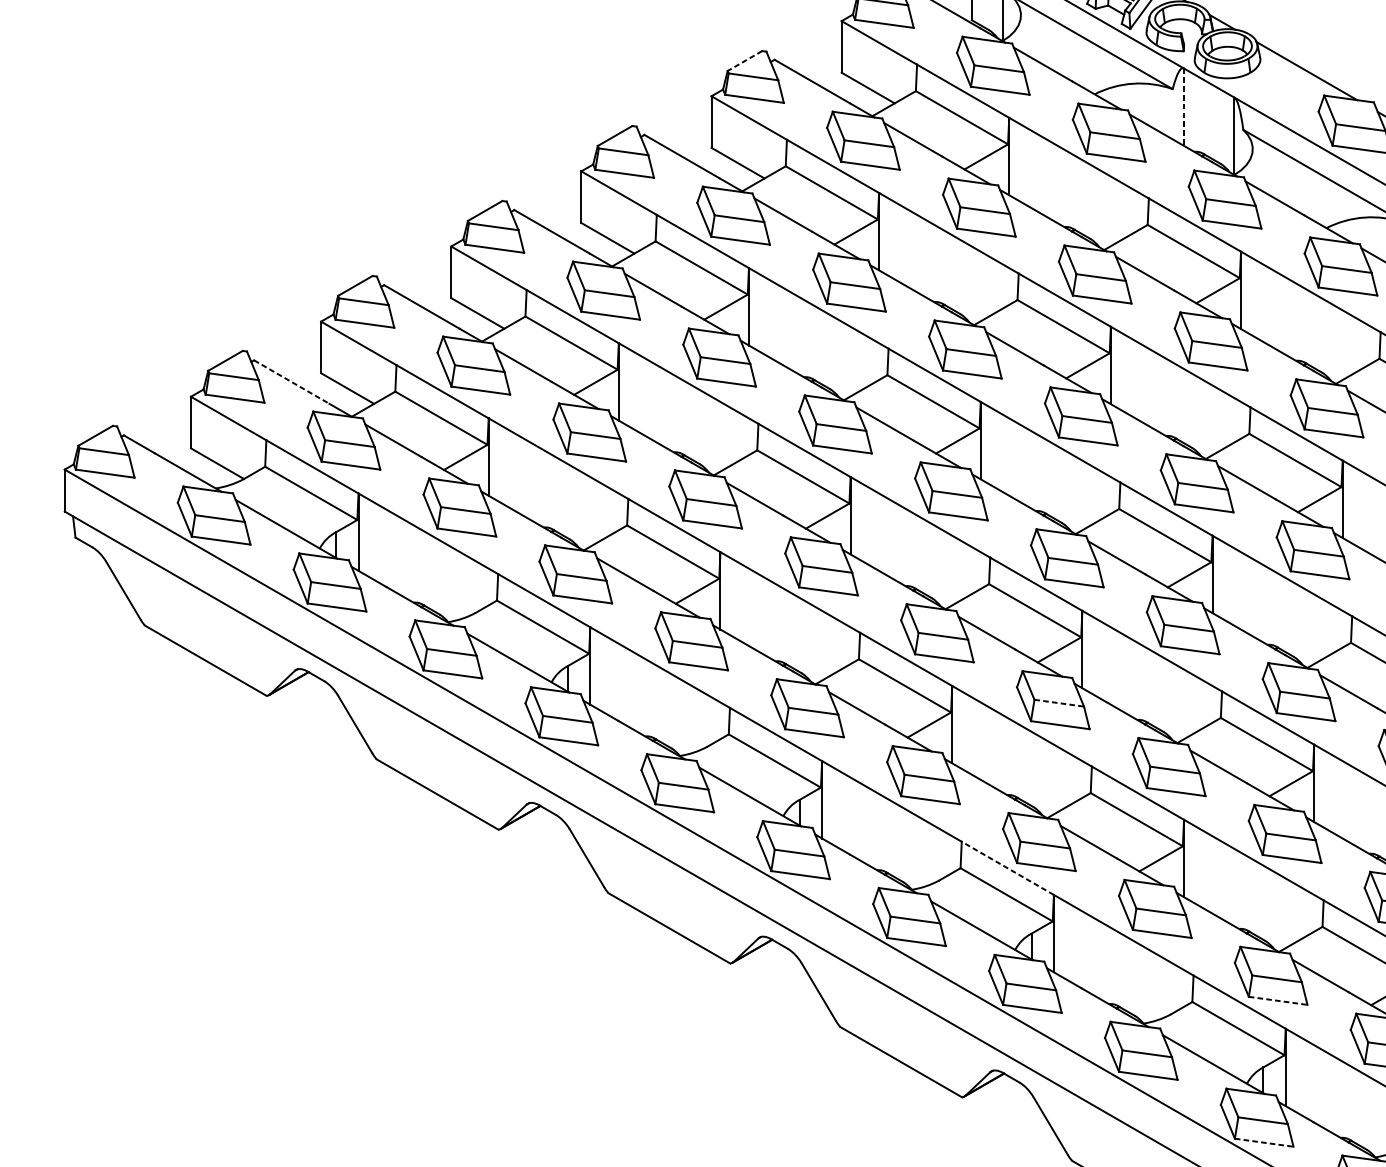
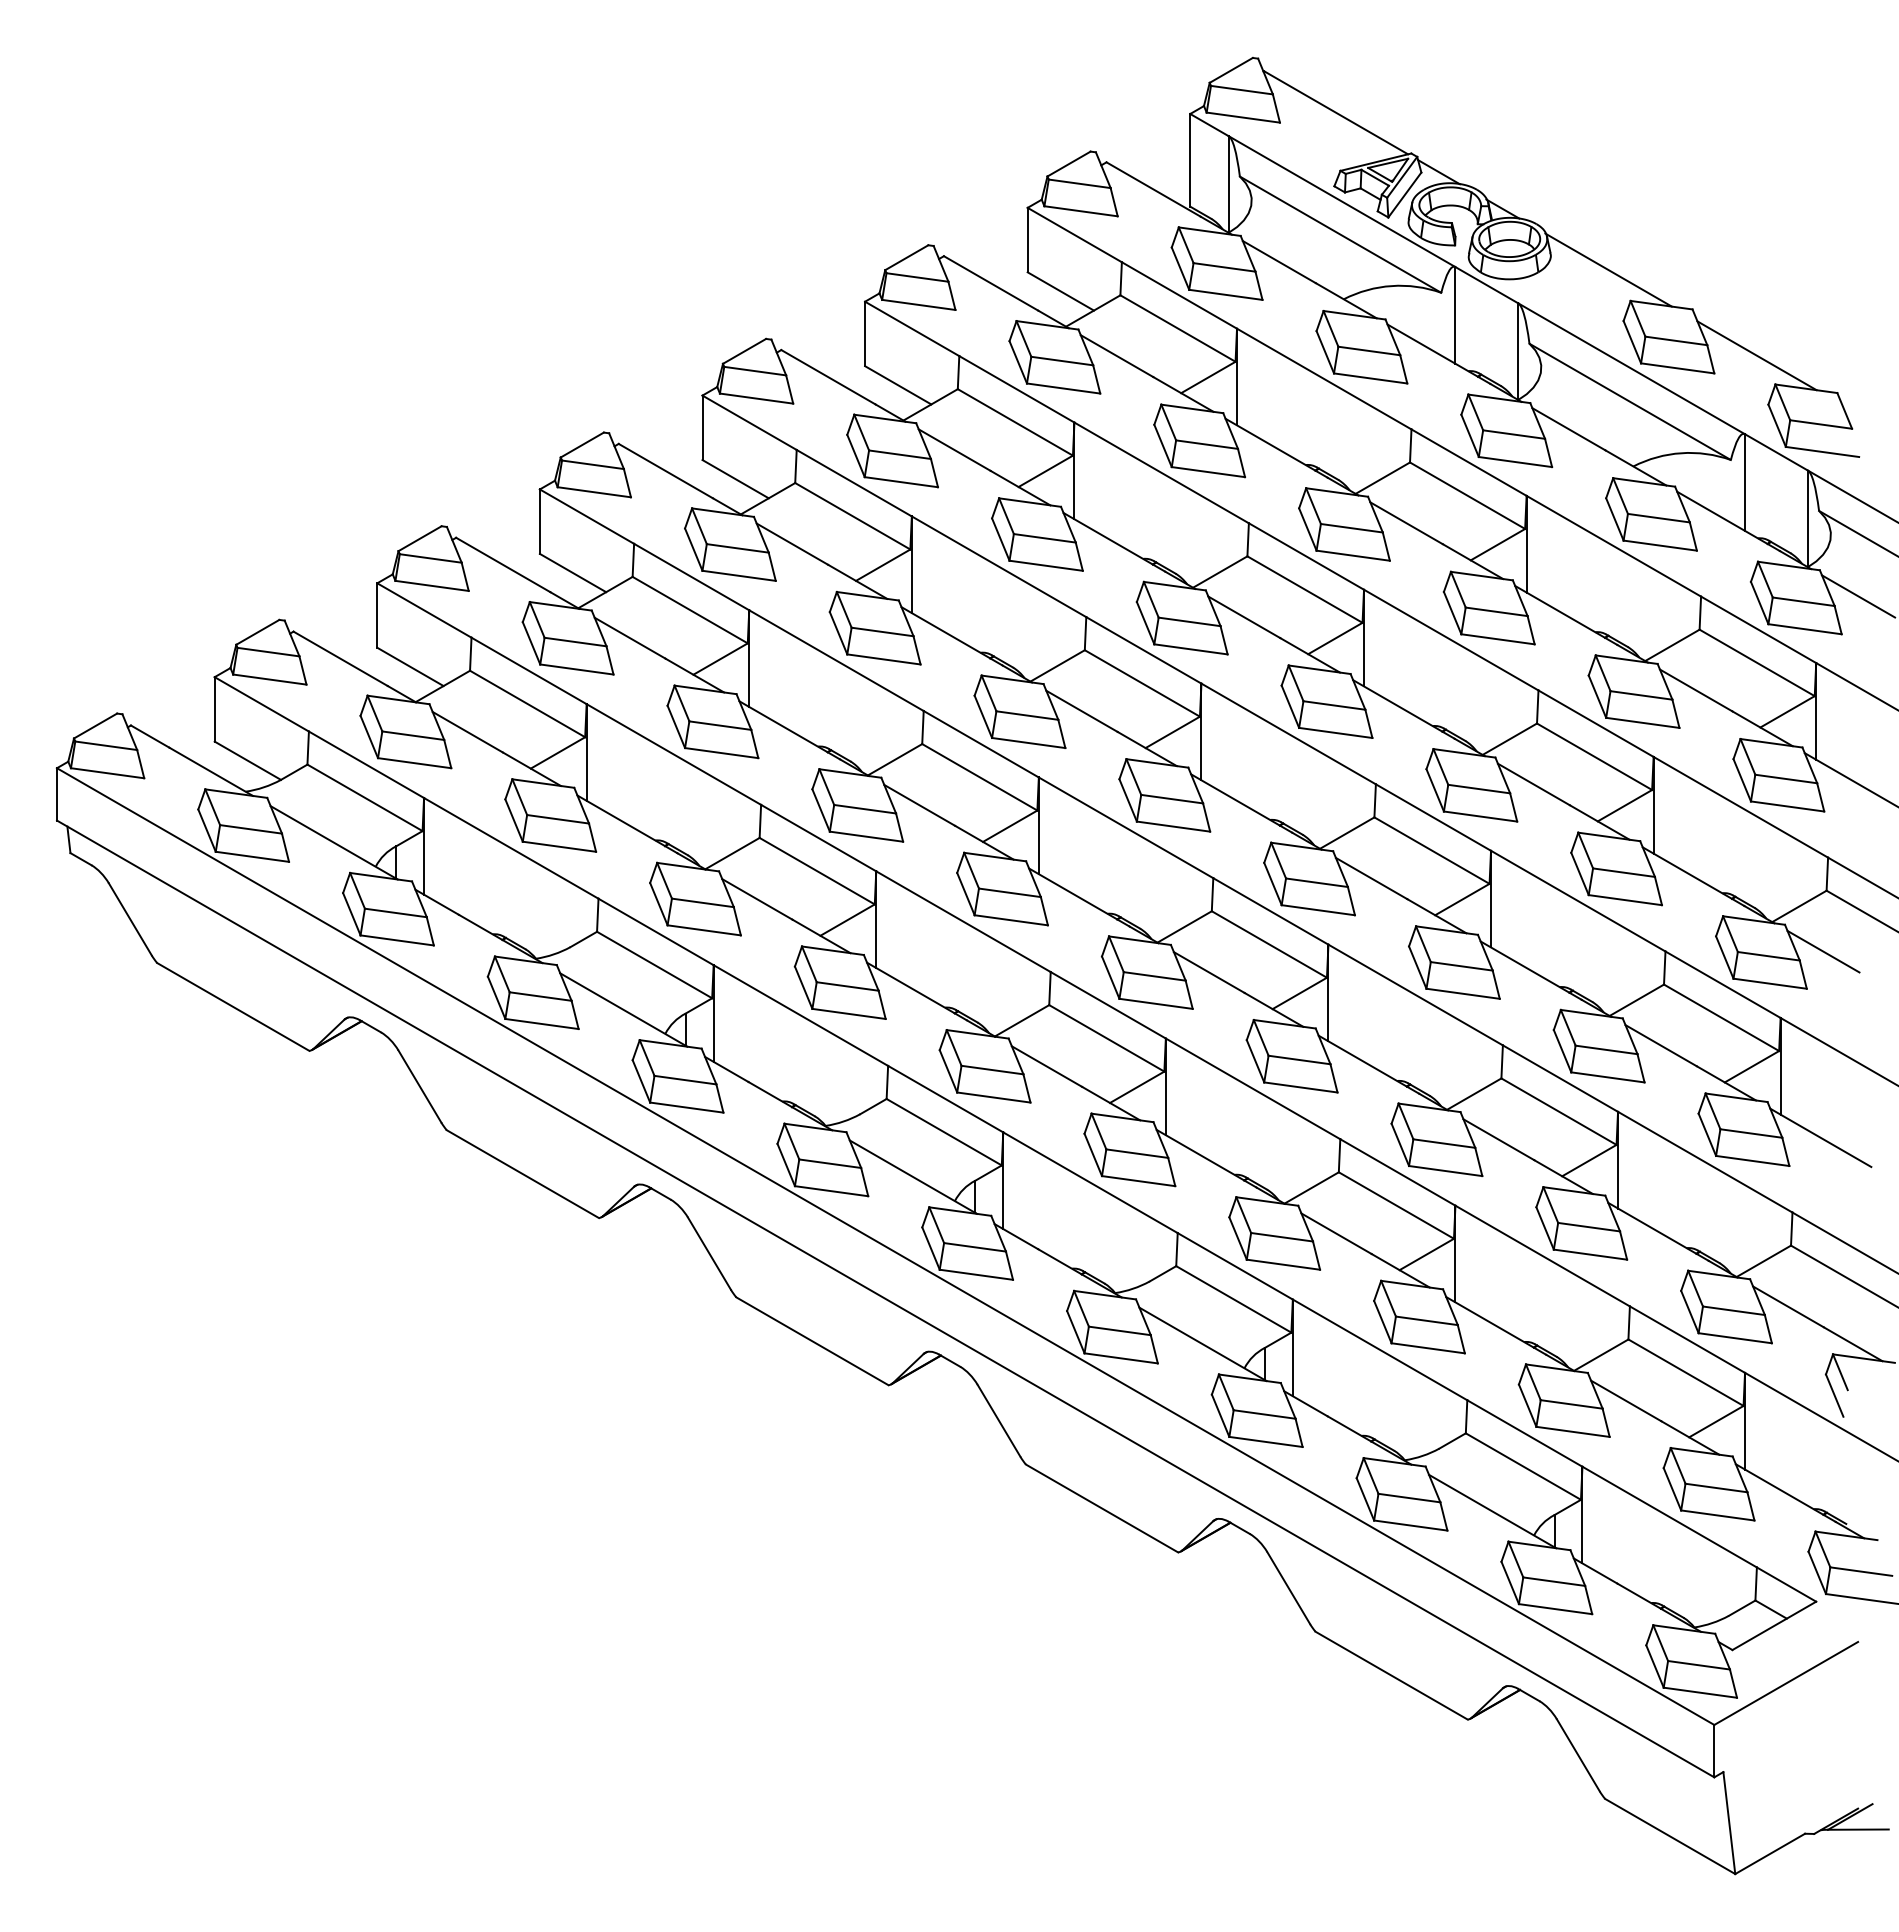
line: (744, 60) -> (906, 257), dashed -> solid
line: (1184, 107) -> (1455, 315), dashed -> solid
line: (292, 382) -> (341, 659), dashed -> solid
line: (1060, 703) -> (1300, 1060), dashed -> solid
line: (1007, 868) -> (1234, 1266), dashed -> solid
line: (1278, 1000) -> (1573, 1431), dashed -> solid
line: (1264, 1143) -> (1555, 1609), dashed -> solid

